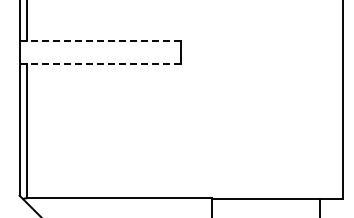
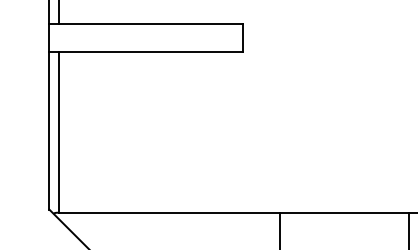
line: (100, 40) -> (146, 23), dashed -> solid
line: (100, 64) -> (146, 52), dashed -> solid

